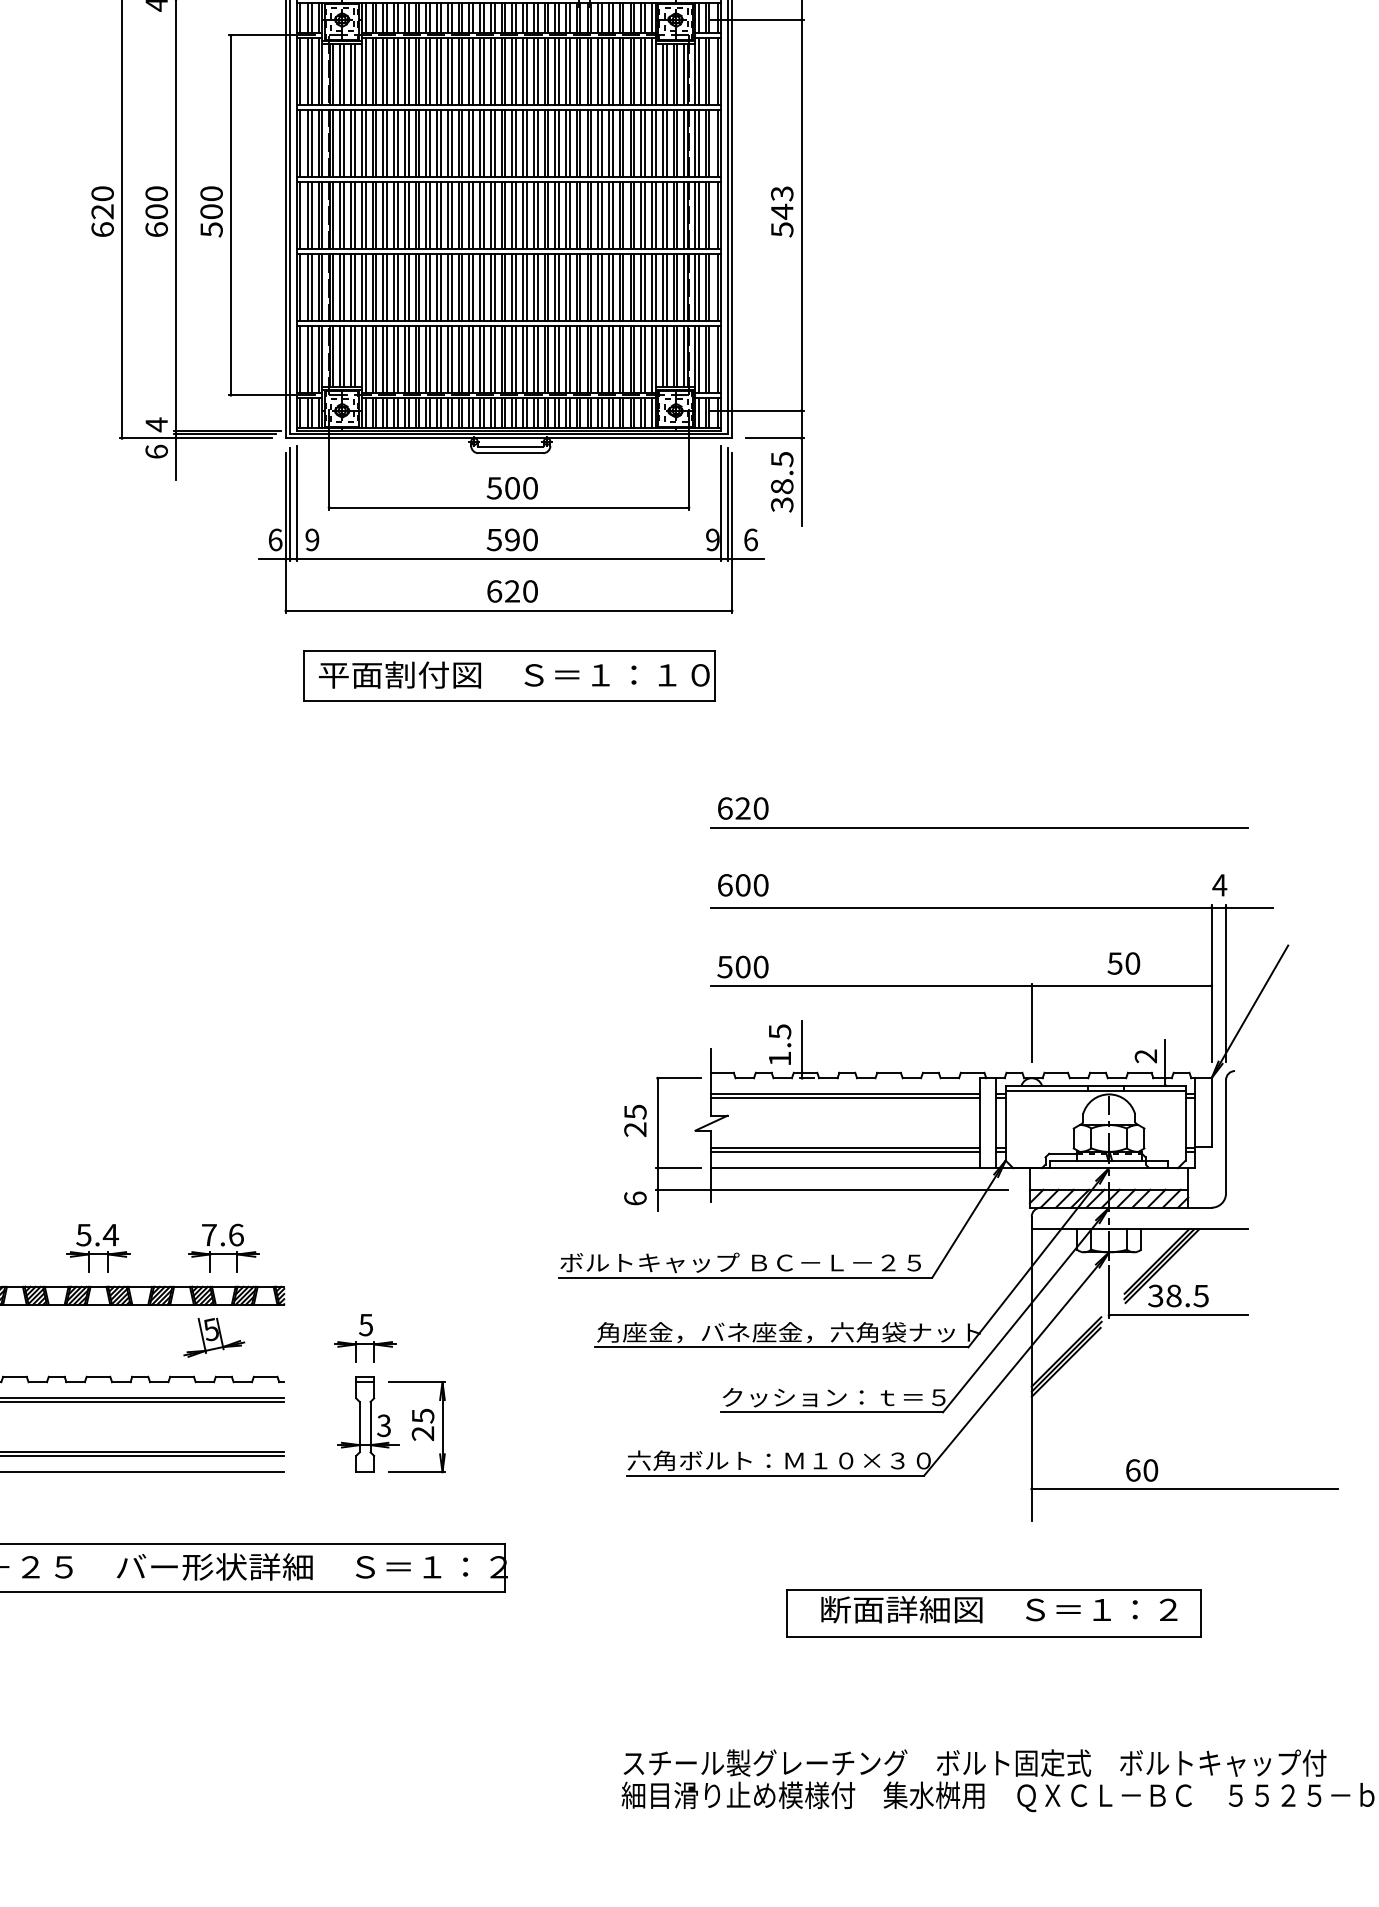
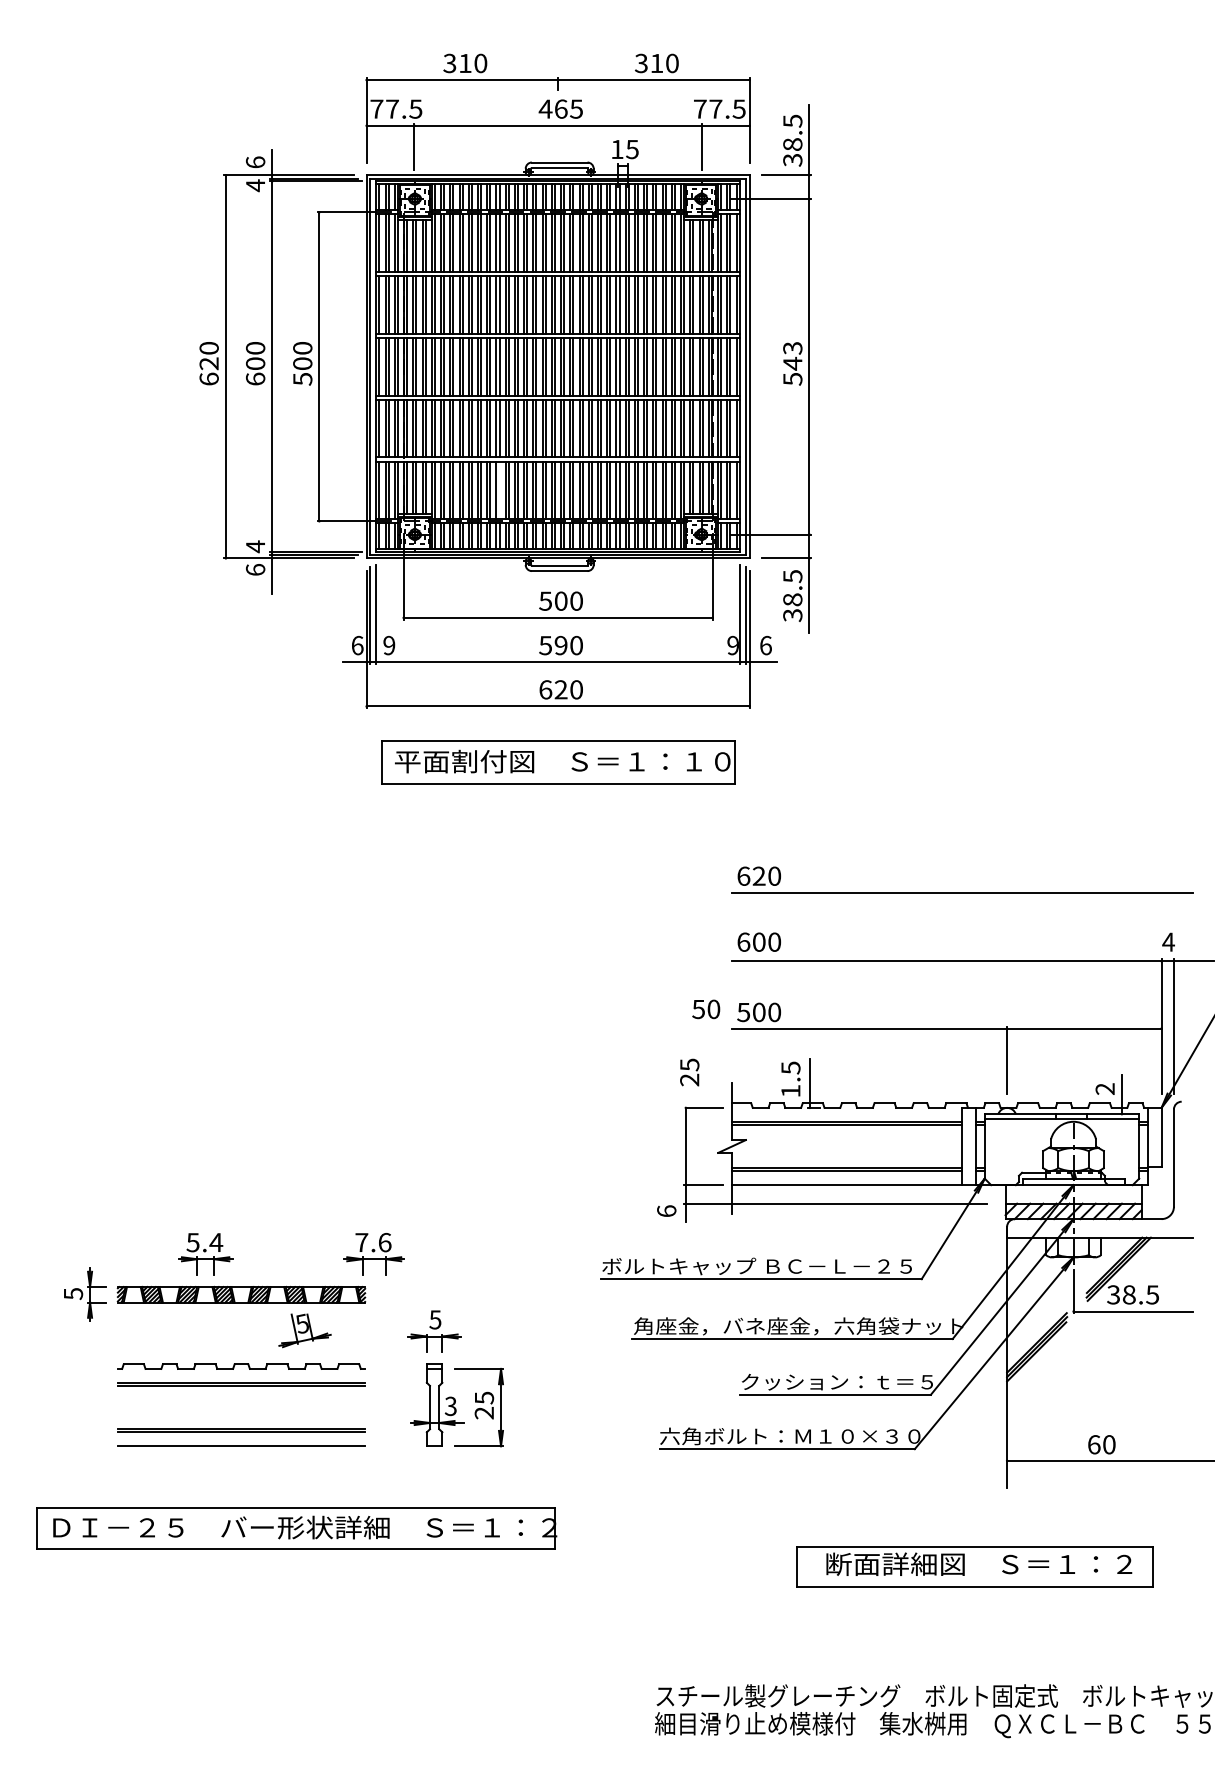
line: (440, 359) -> (499, 490), removed
text: (1124, 963) -> (706, 1009), moved
text: (635, 1120) -> (689, 1072), moved
part: (222, 1248) -> (373, 1254), moved

